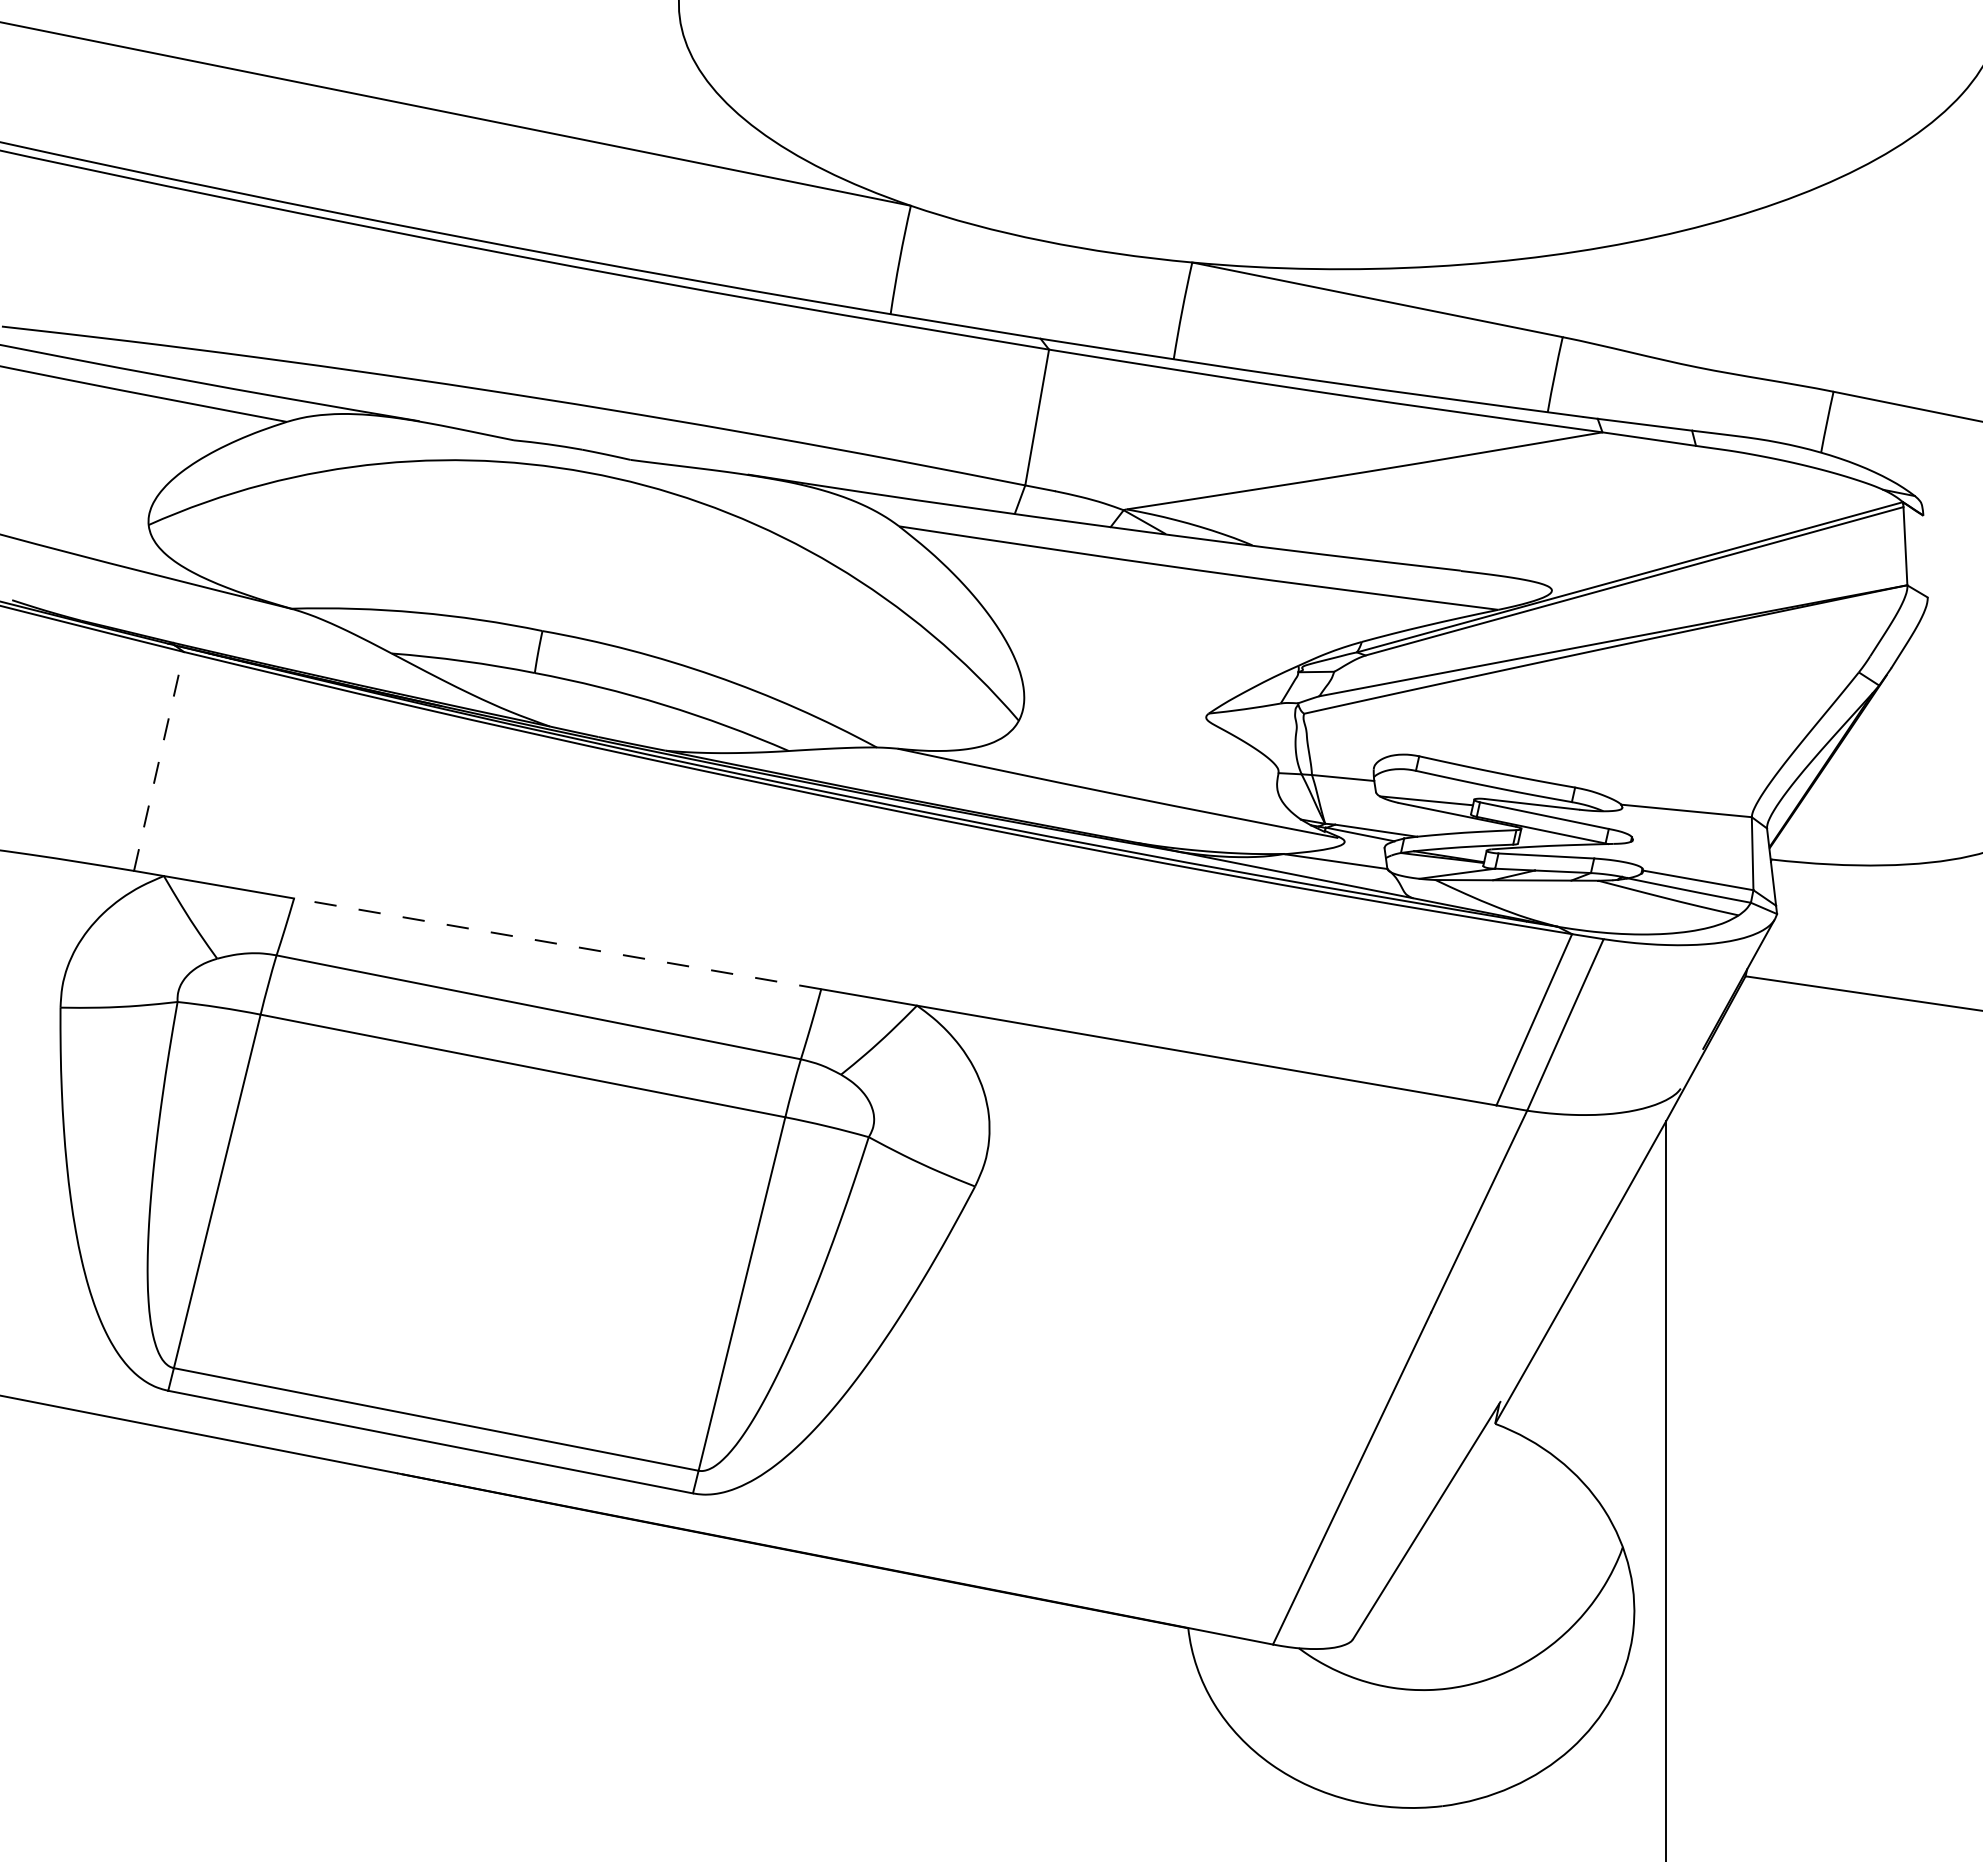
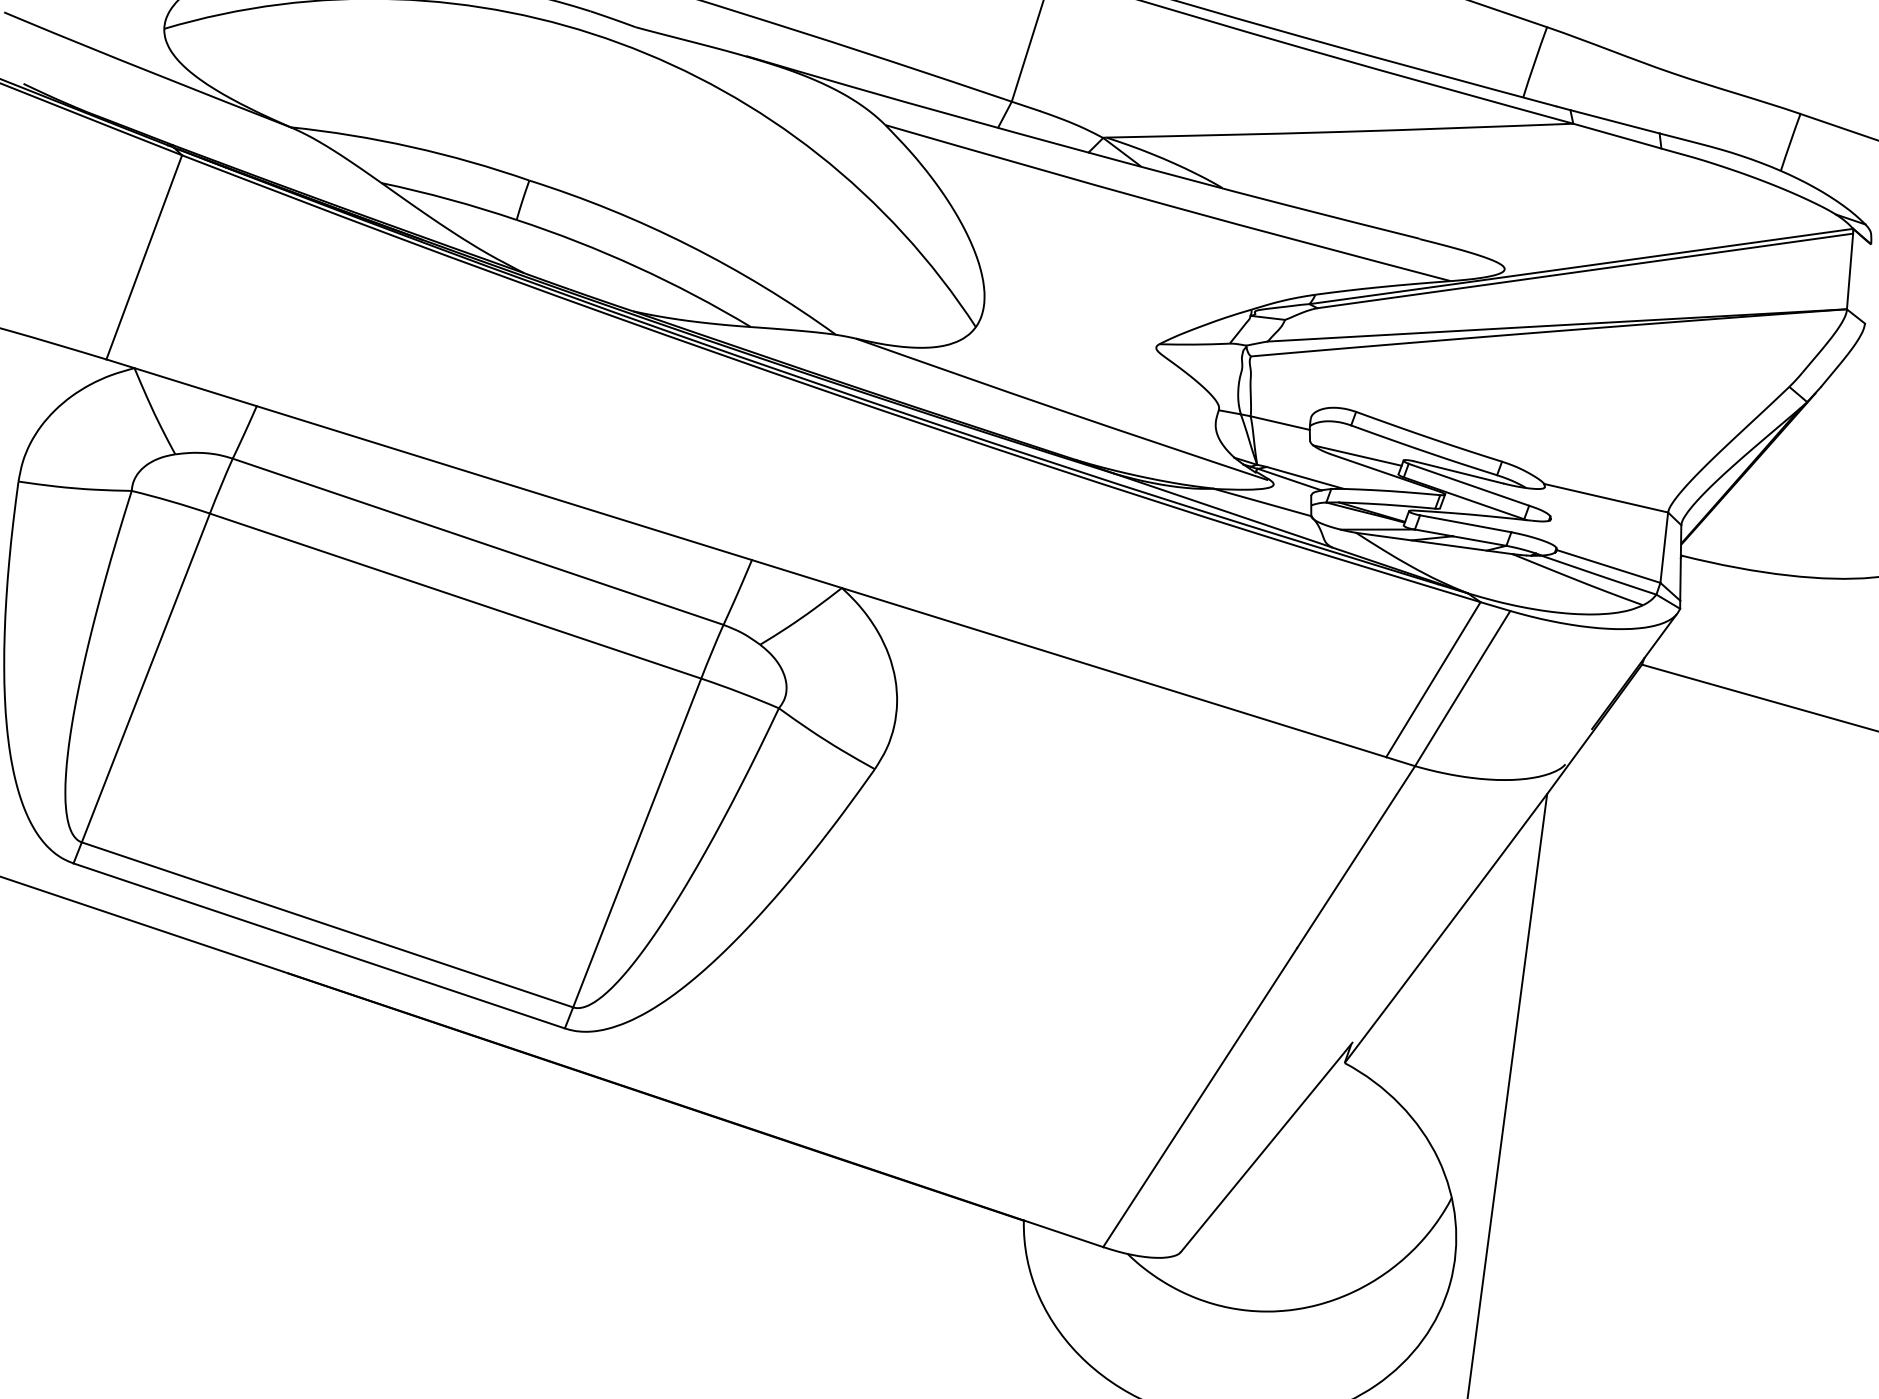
line: (159, 760) -> (144, 256), dashed -> solid
line: (557, 943) -> (504, 482), dashed -> solid

